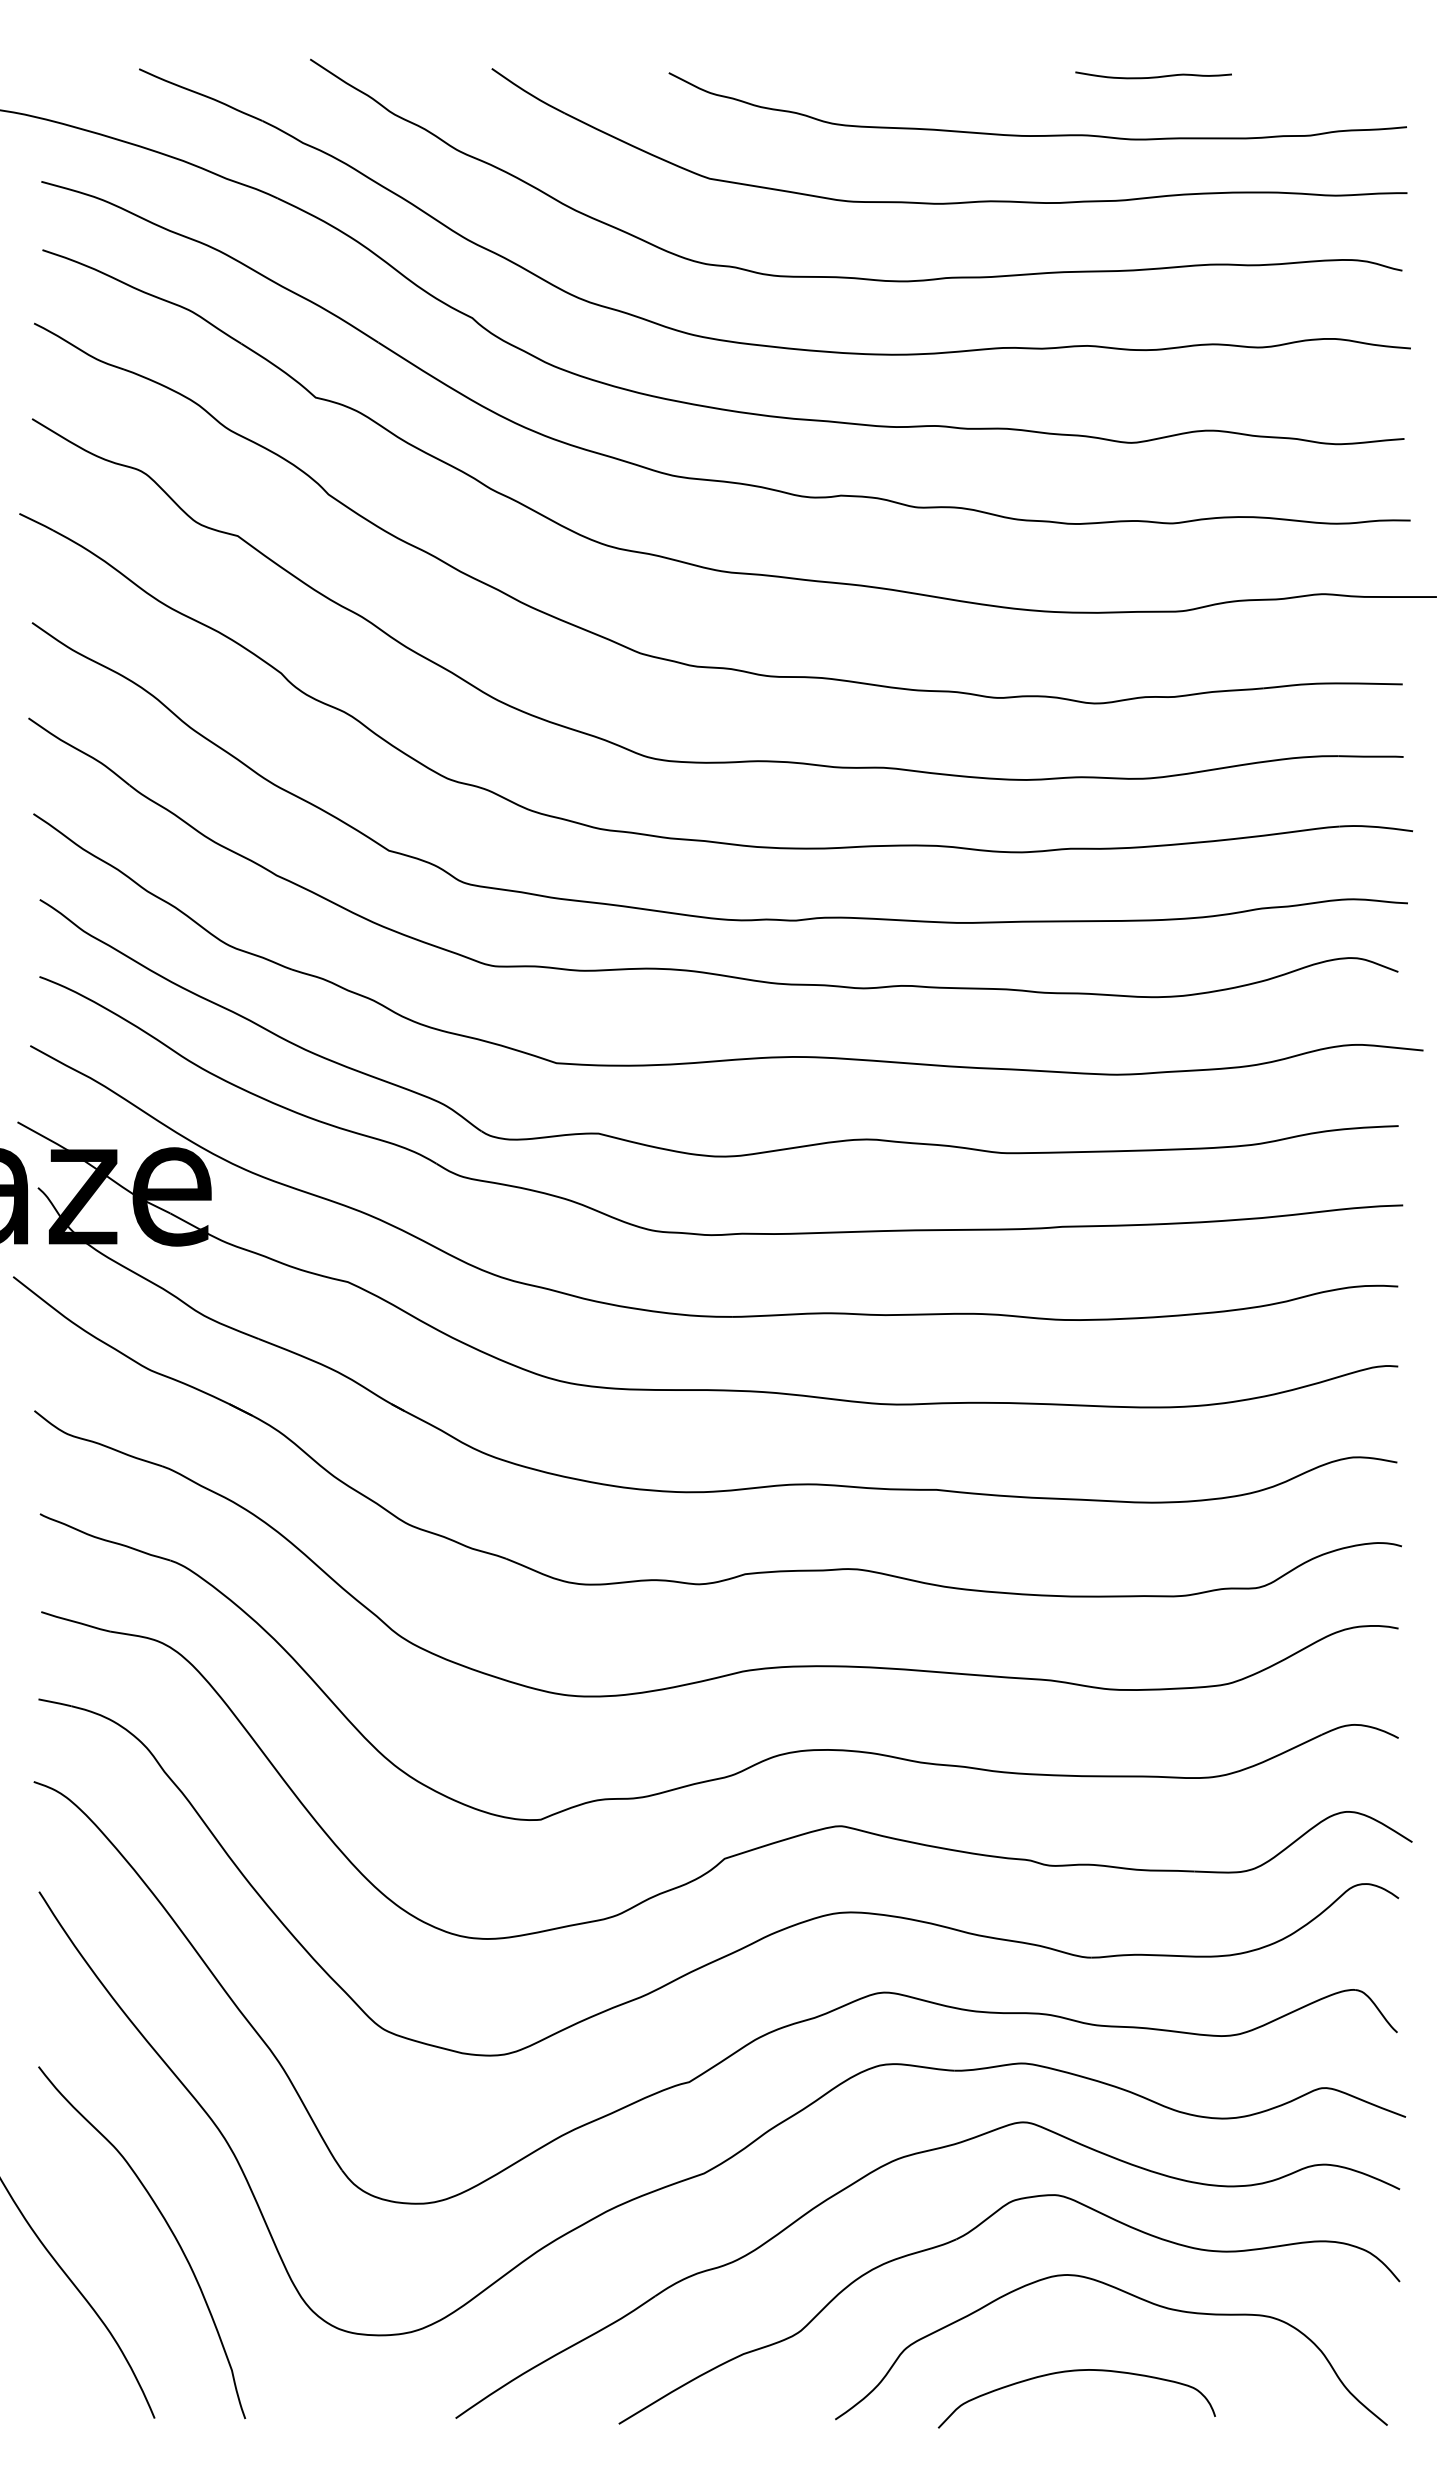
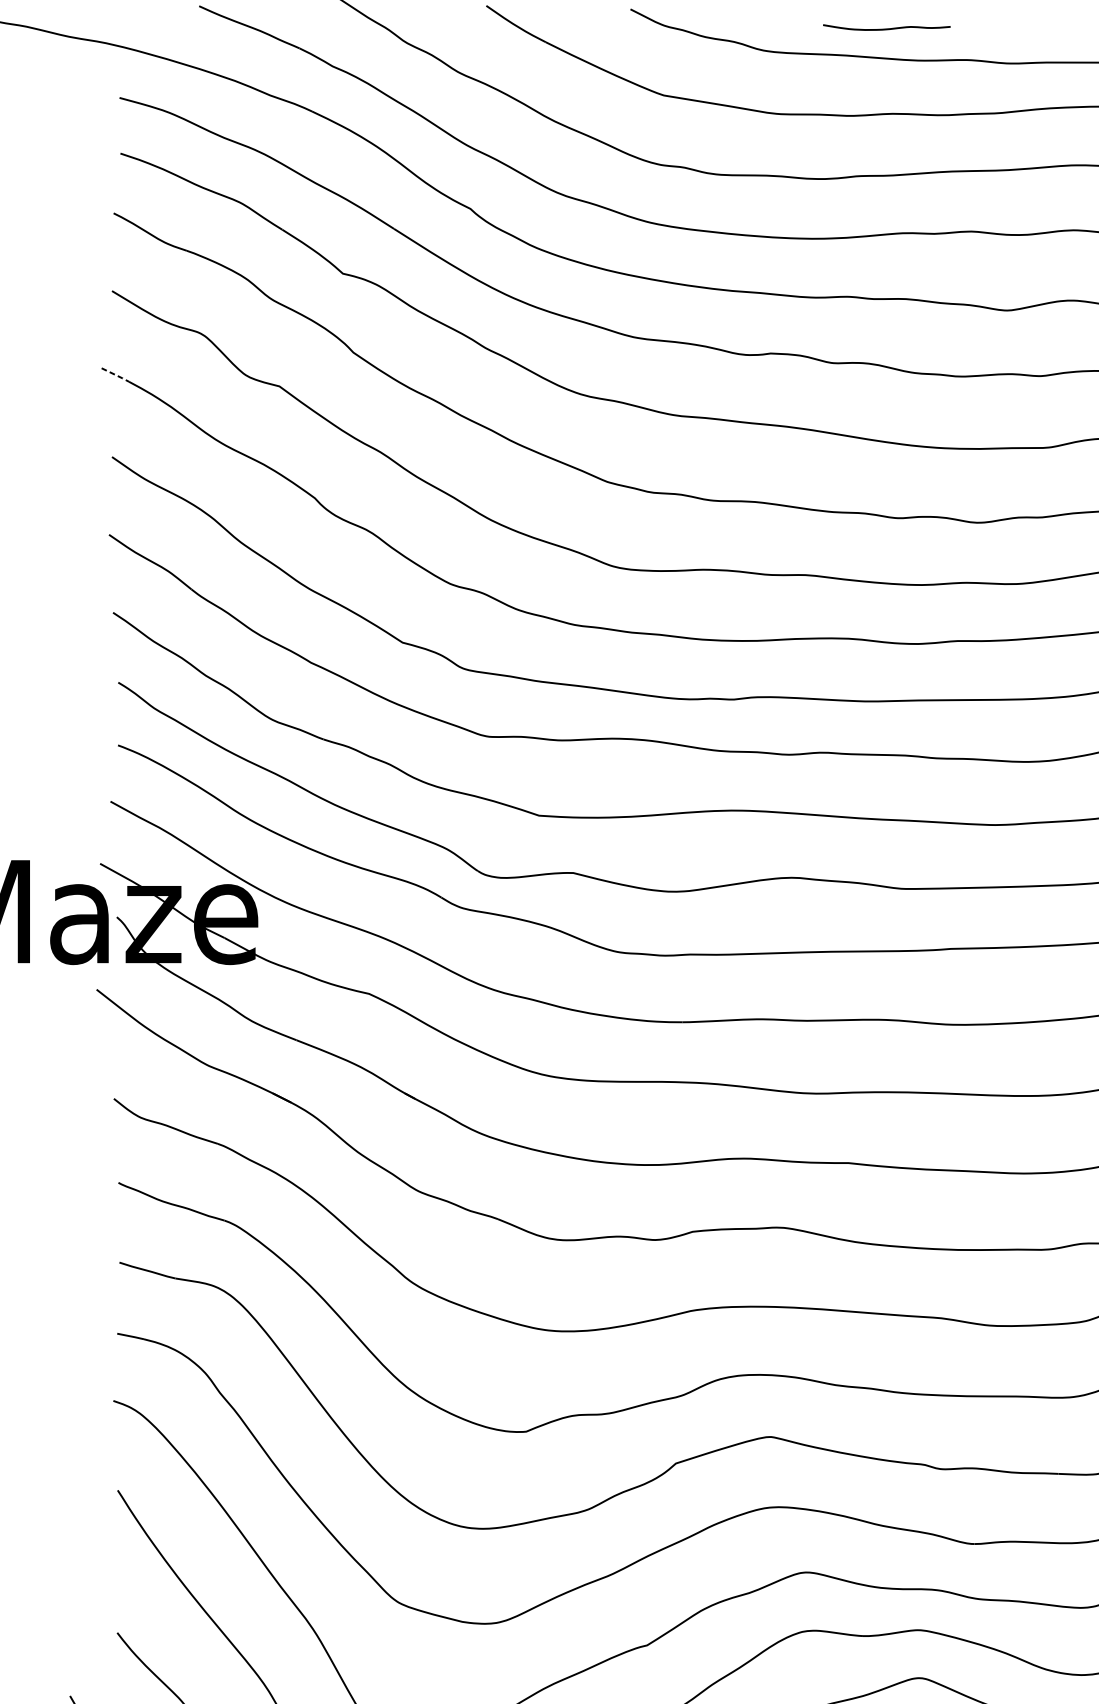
curve: (1153, 76) -> (886, 28), moved
line: (37, 522) -> (116, 375), solid -> dashed

